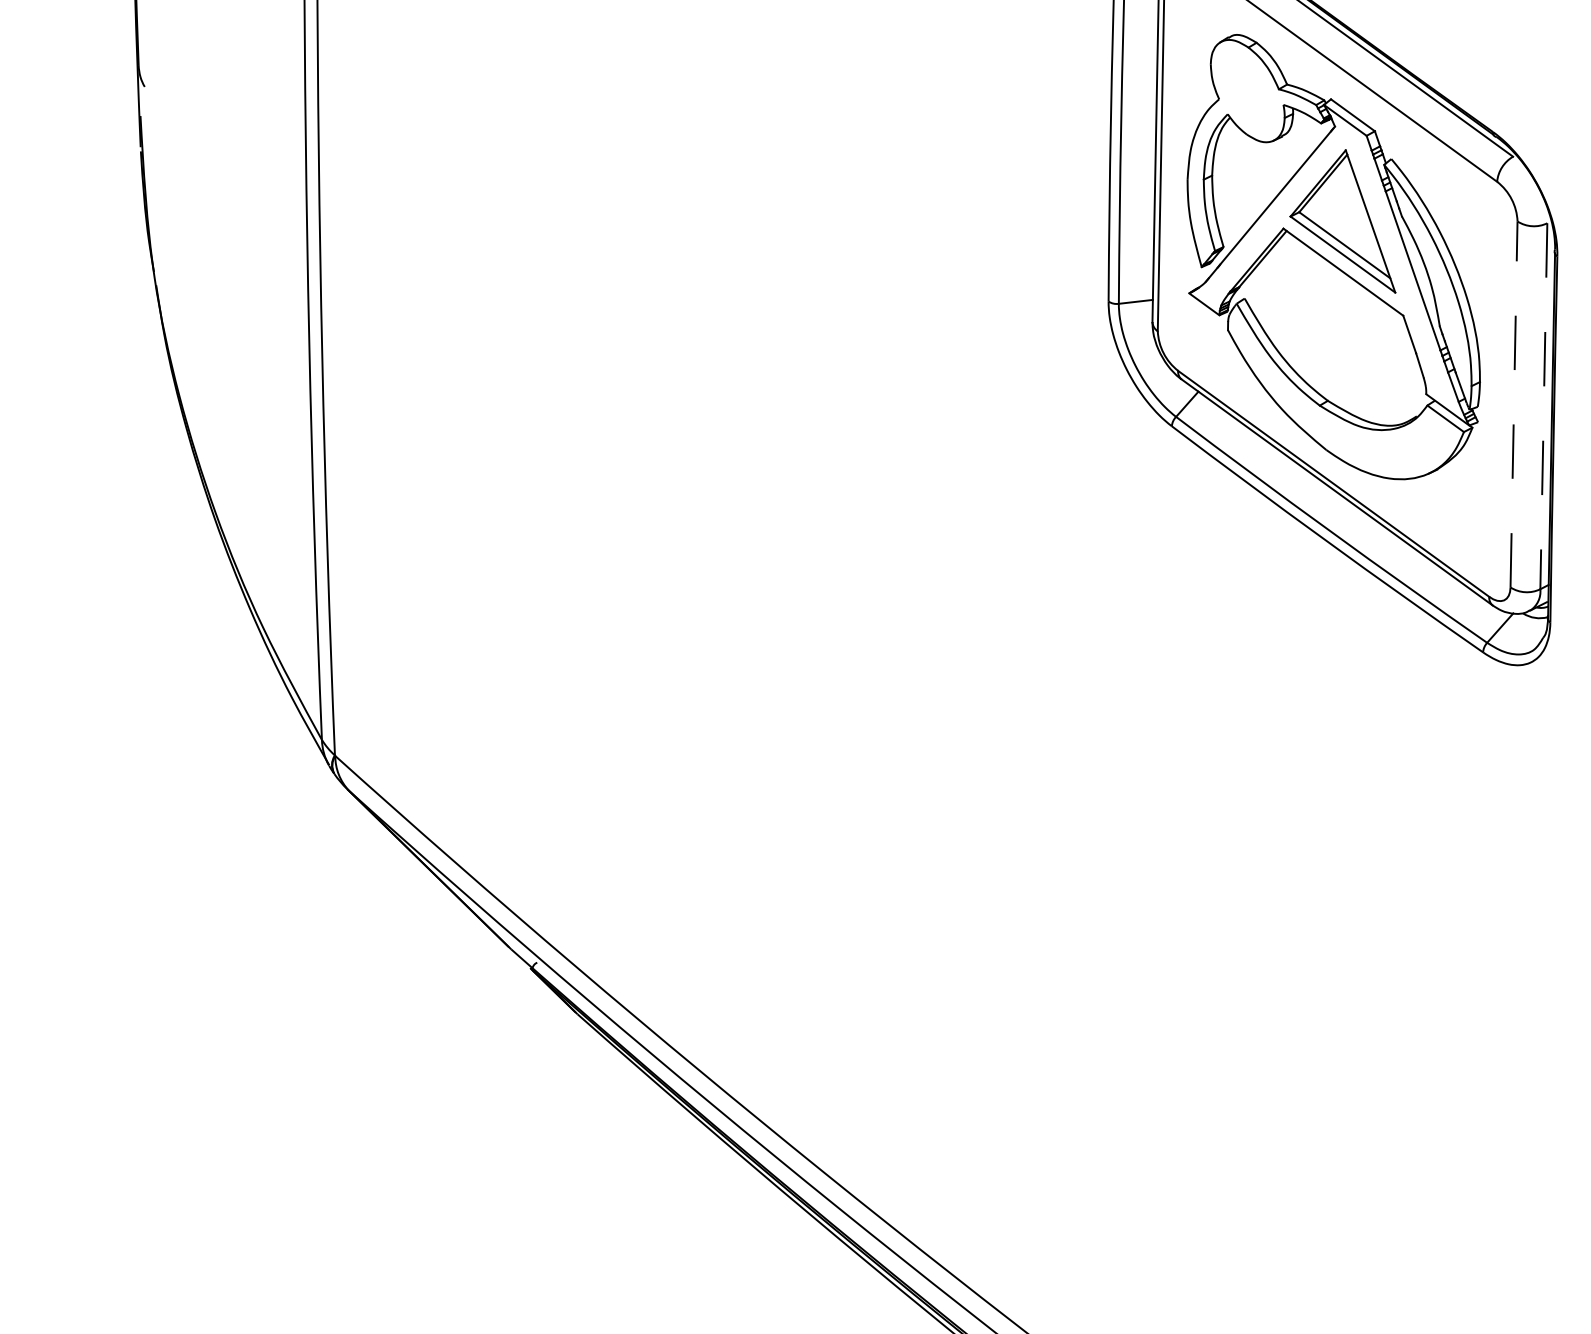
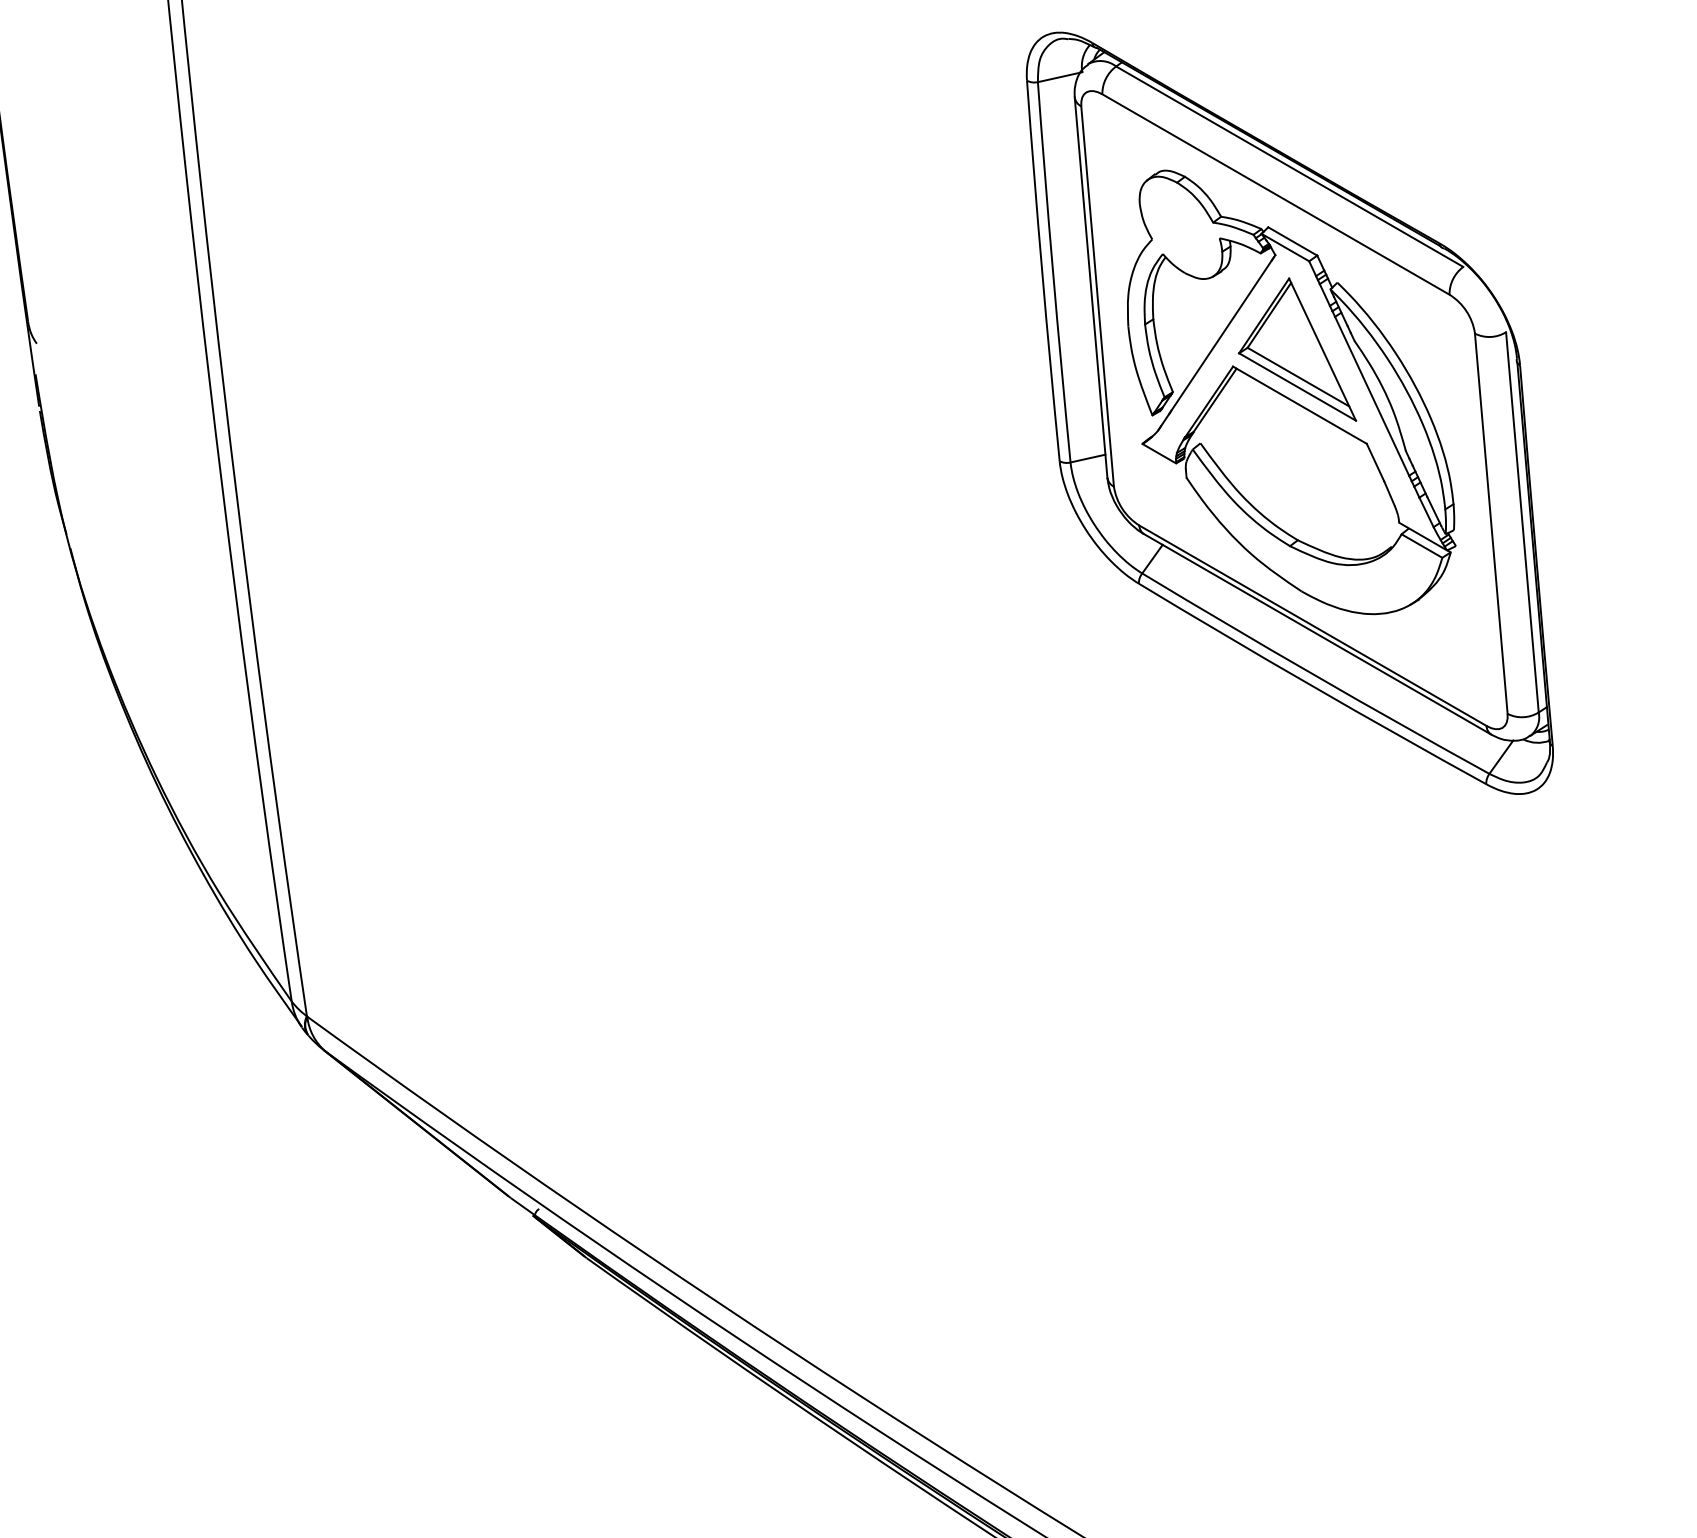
line: (1514, 404) -> (1491, 523), dashed -> solid
line: (1543, 406) -> (1522, 522), dashed -> solid

